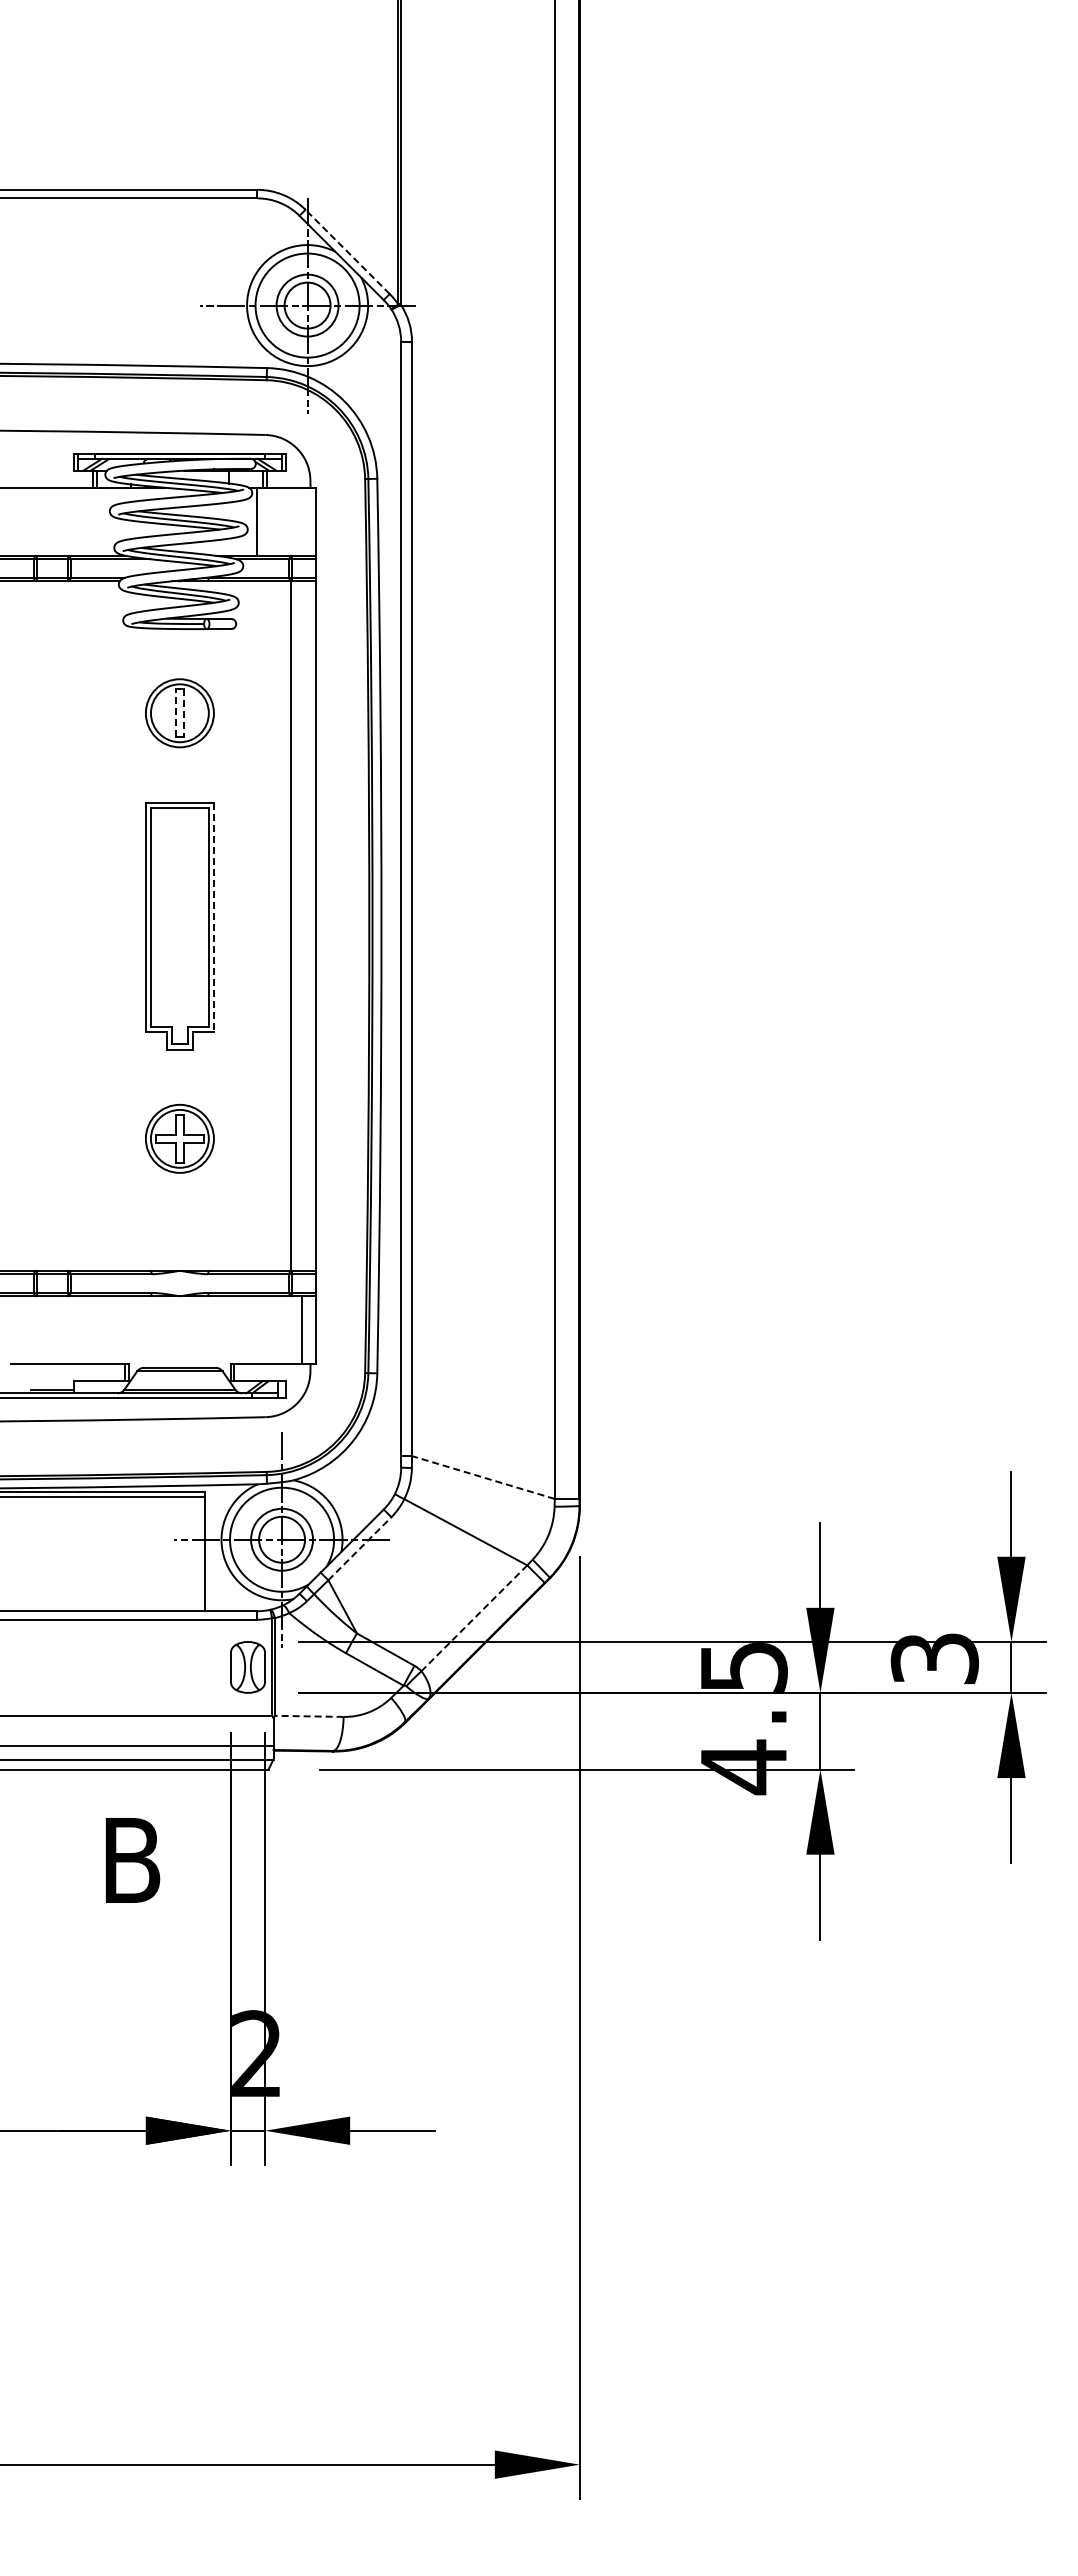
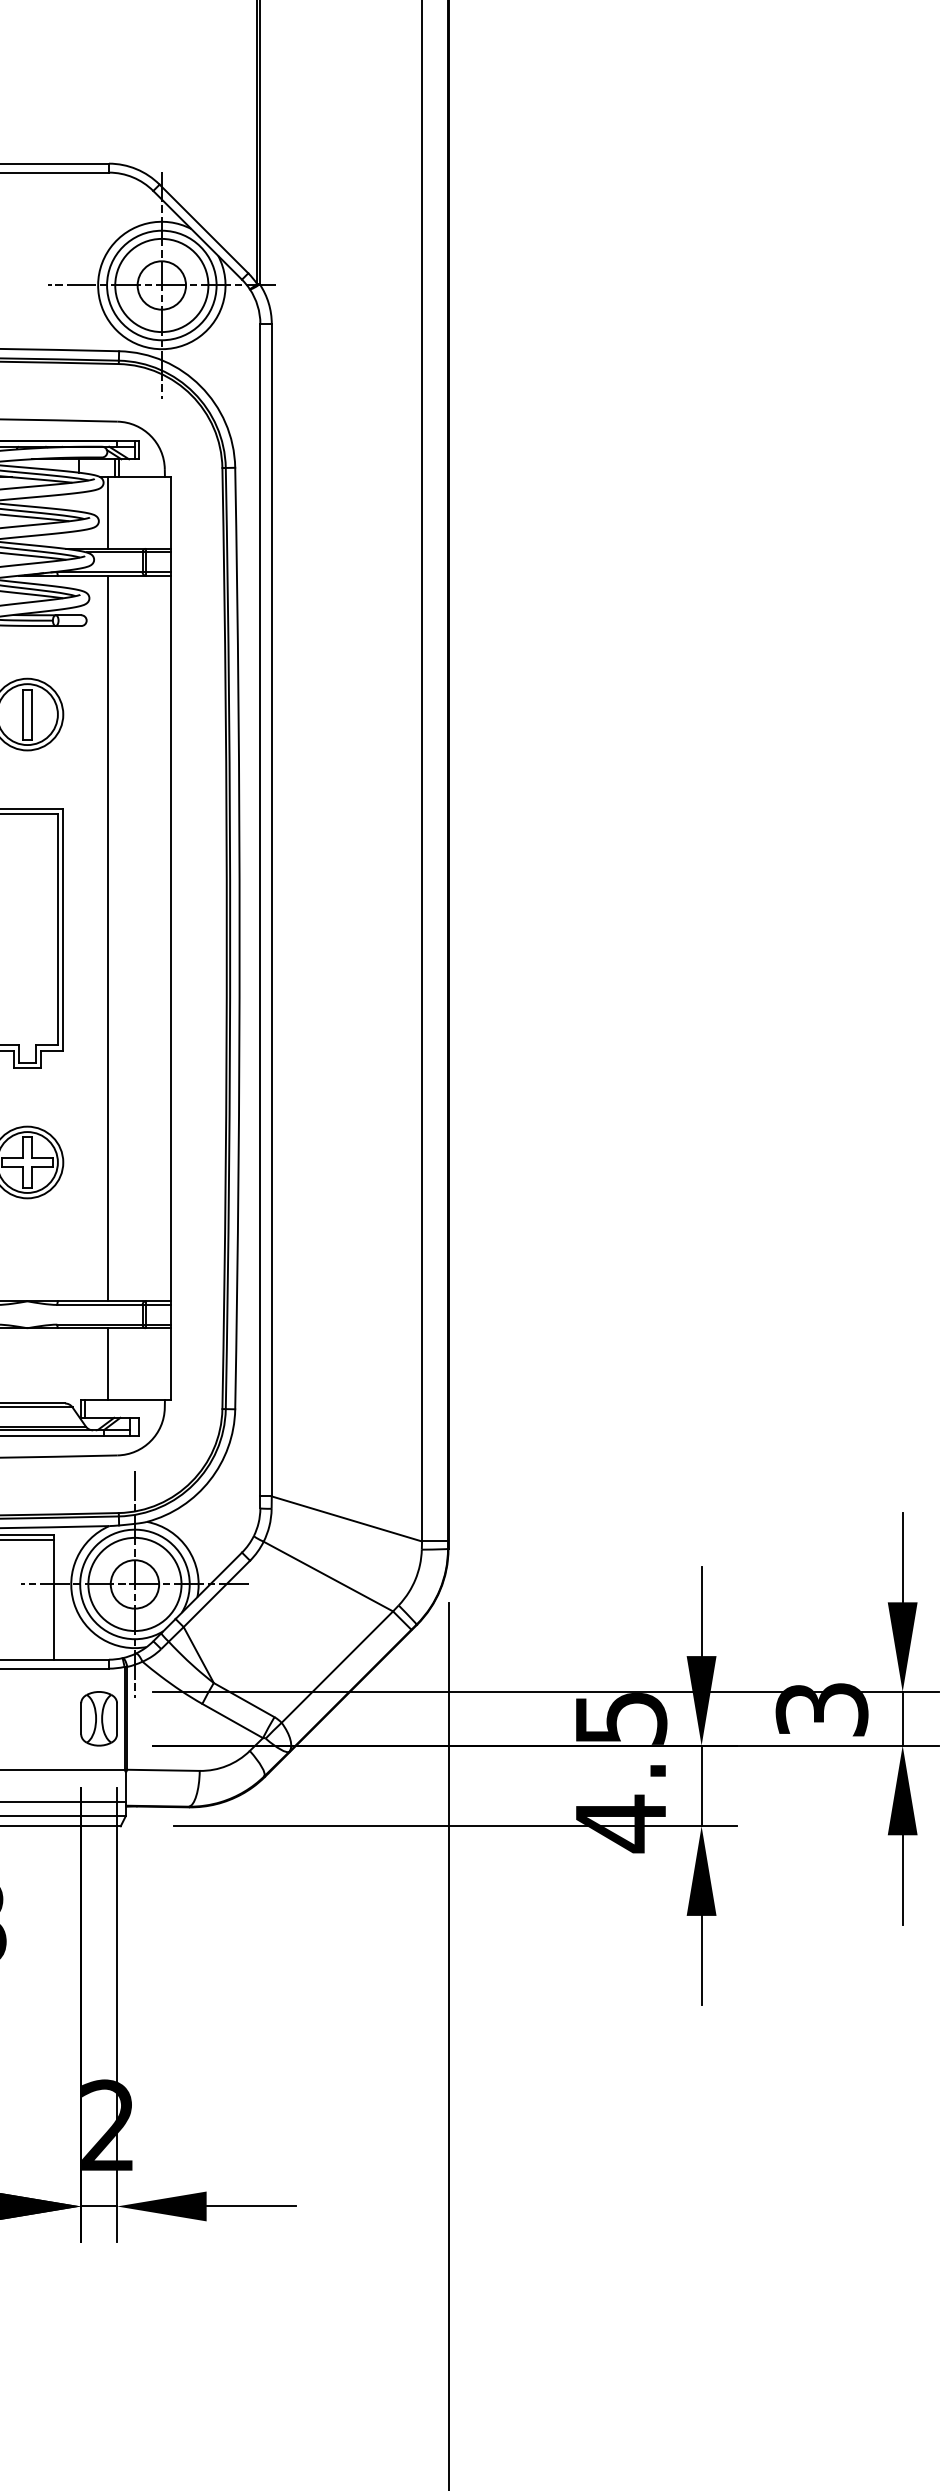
line: (347, 251) -> (203, 228), dashed -> solid
circle: (307, 305) -> (161, 285), size x1.43
line: (175, 713) -> (22, 714), dashed -> solid
line: (184, 713) -> (32, 714), dashed -> solid
line: (213, 917) -> (62, 929), dashed -> solid
line: (290, 925) -> (108, 937), moved
line: (301, 1330) -> (108, 1364), moved
line: (483, 1477) -> (346, 1518), dashed -> solid
circle: (281, 1539) -> (134, 1584), size x1.43
line: (359, 1548) -> (216, 1593), dashed -> solid
line: (474, 1618) -> (337, 1667), dashed -> solid
line: (308, 1716) -> (162, 1770), dashed -> solid

